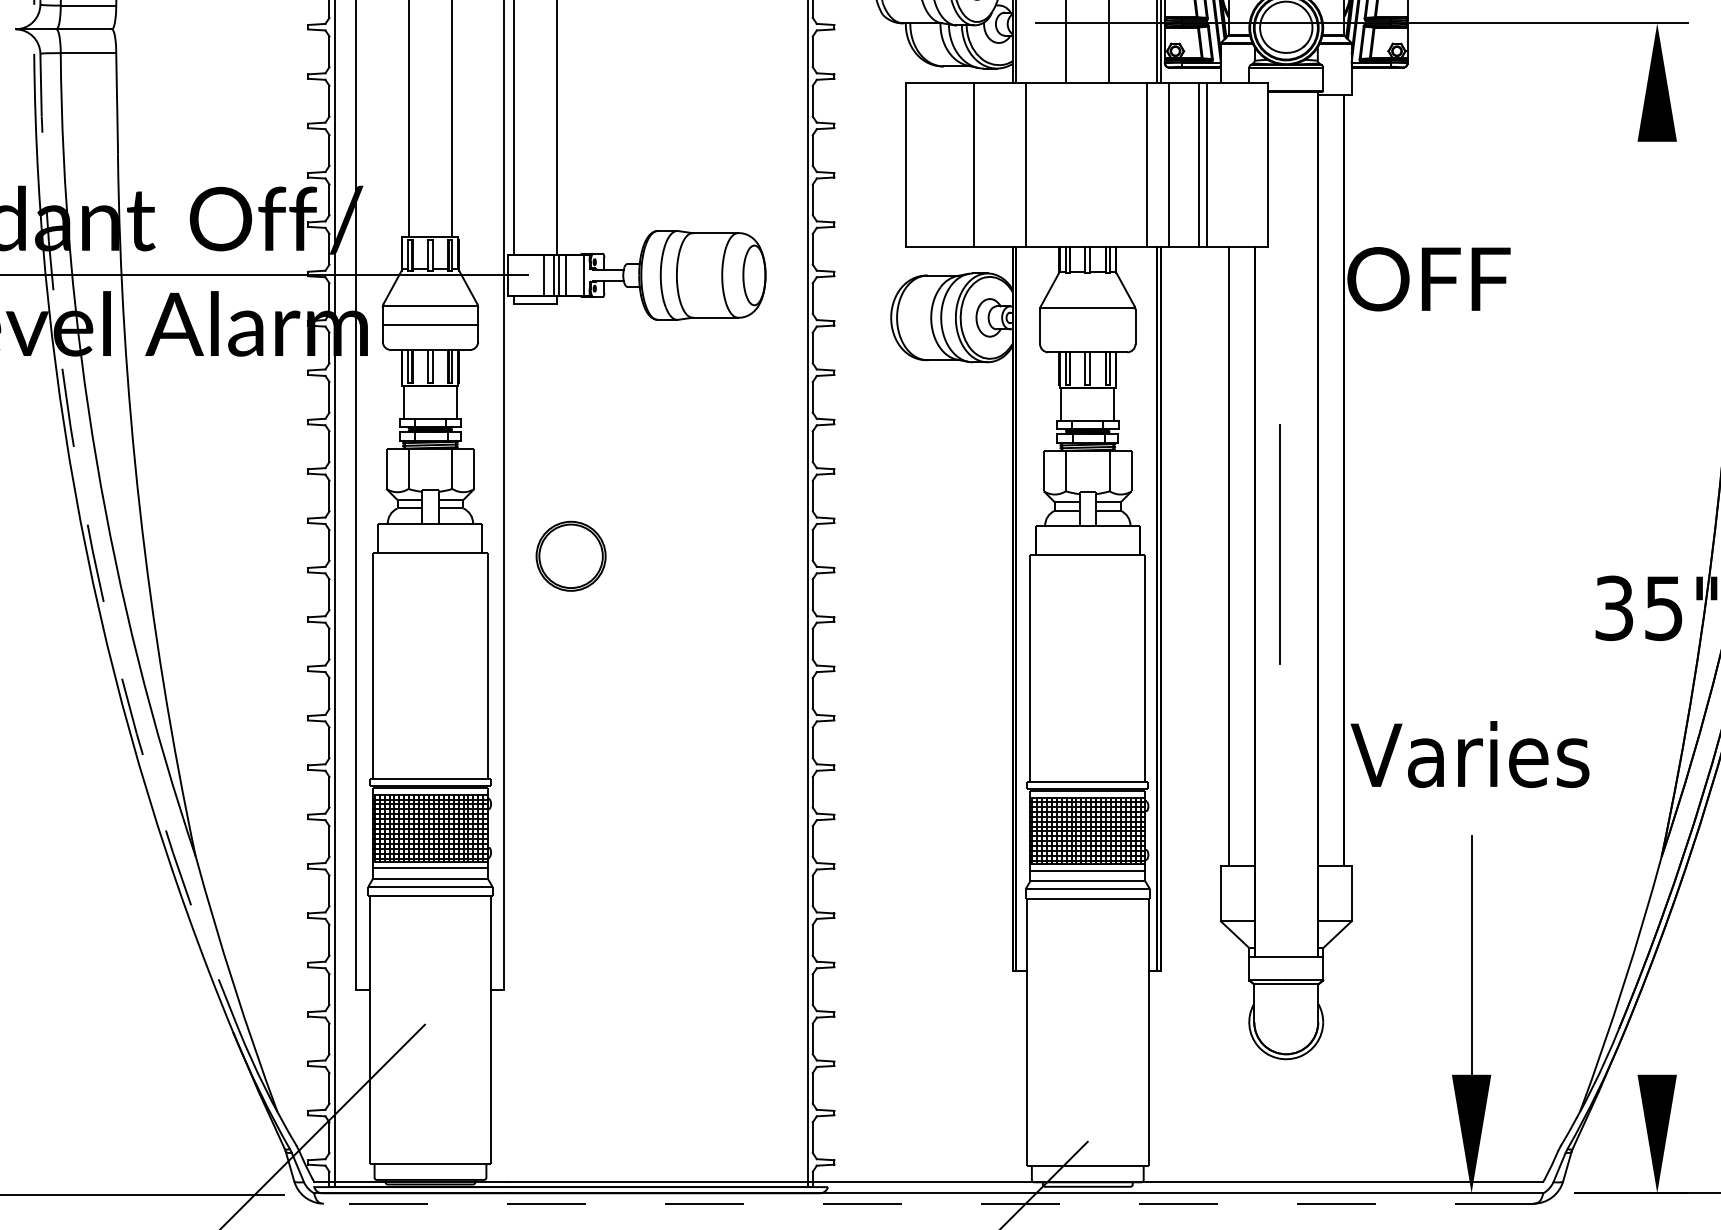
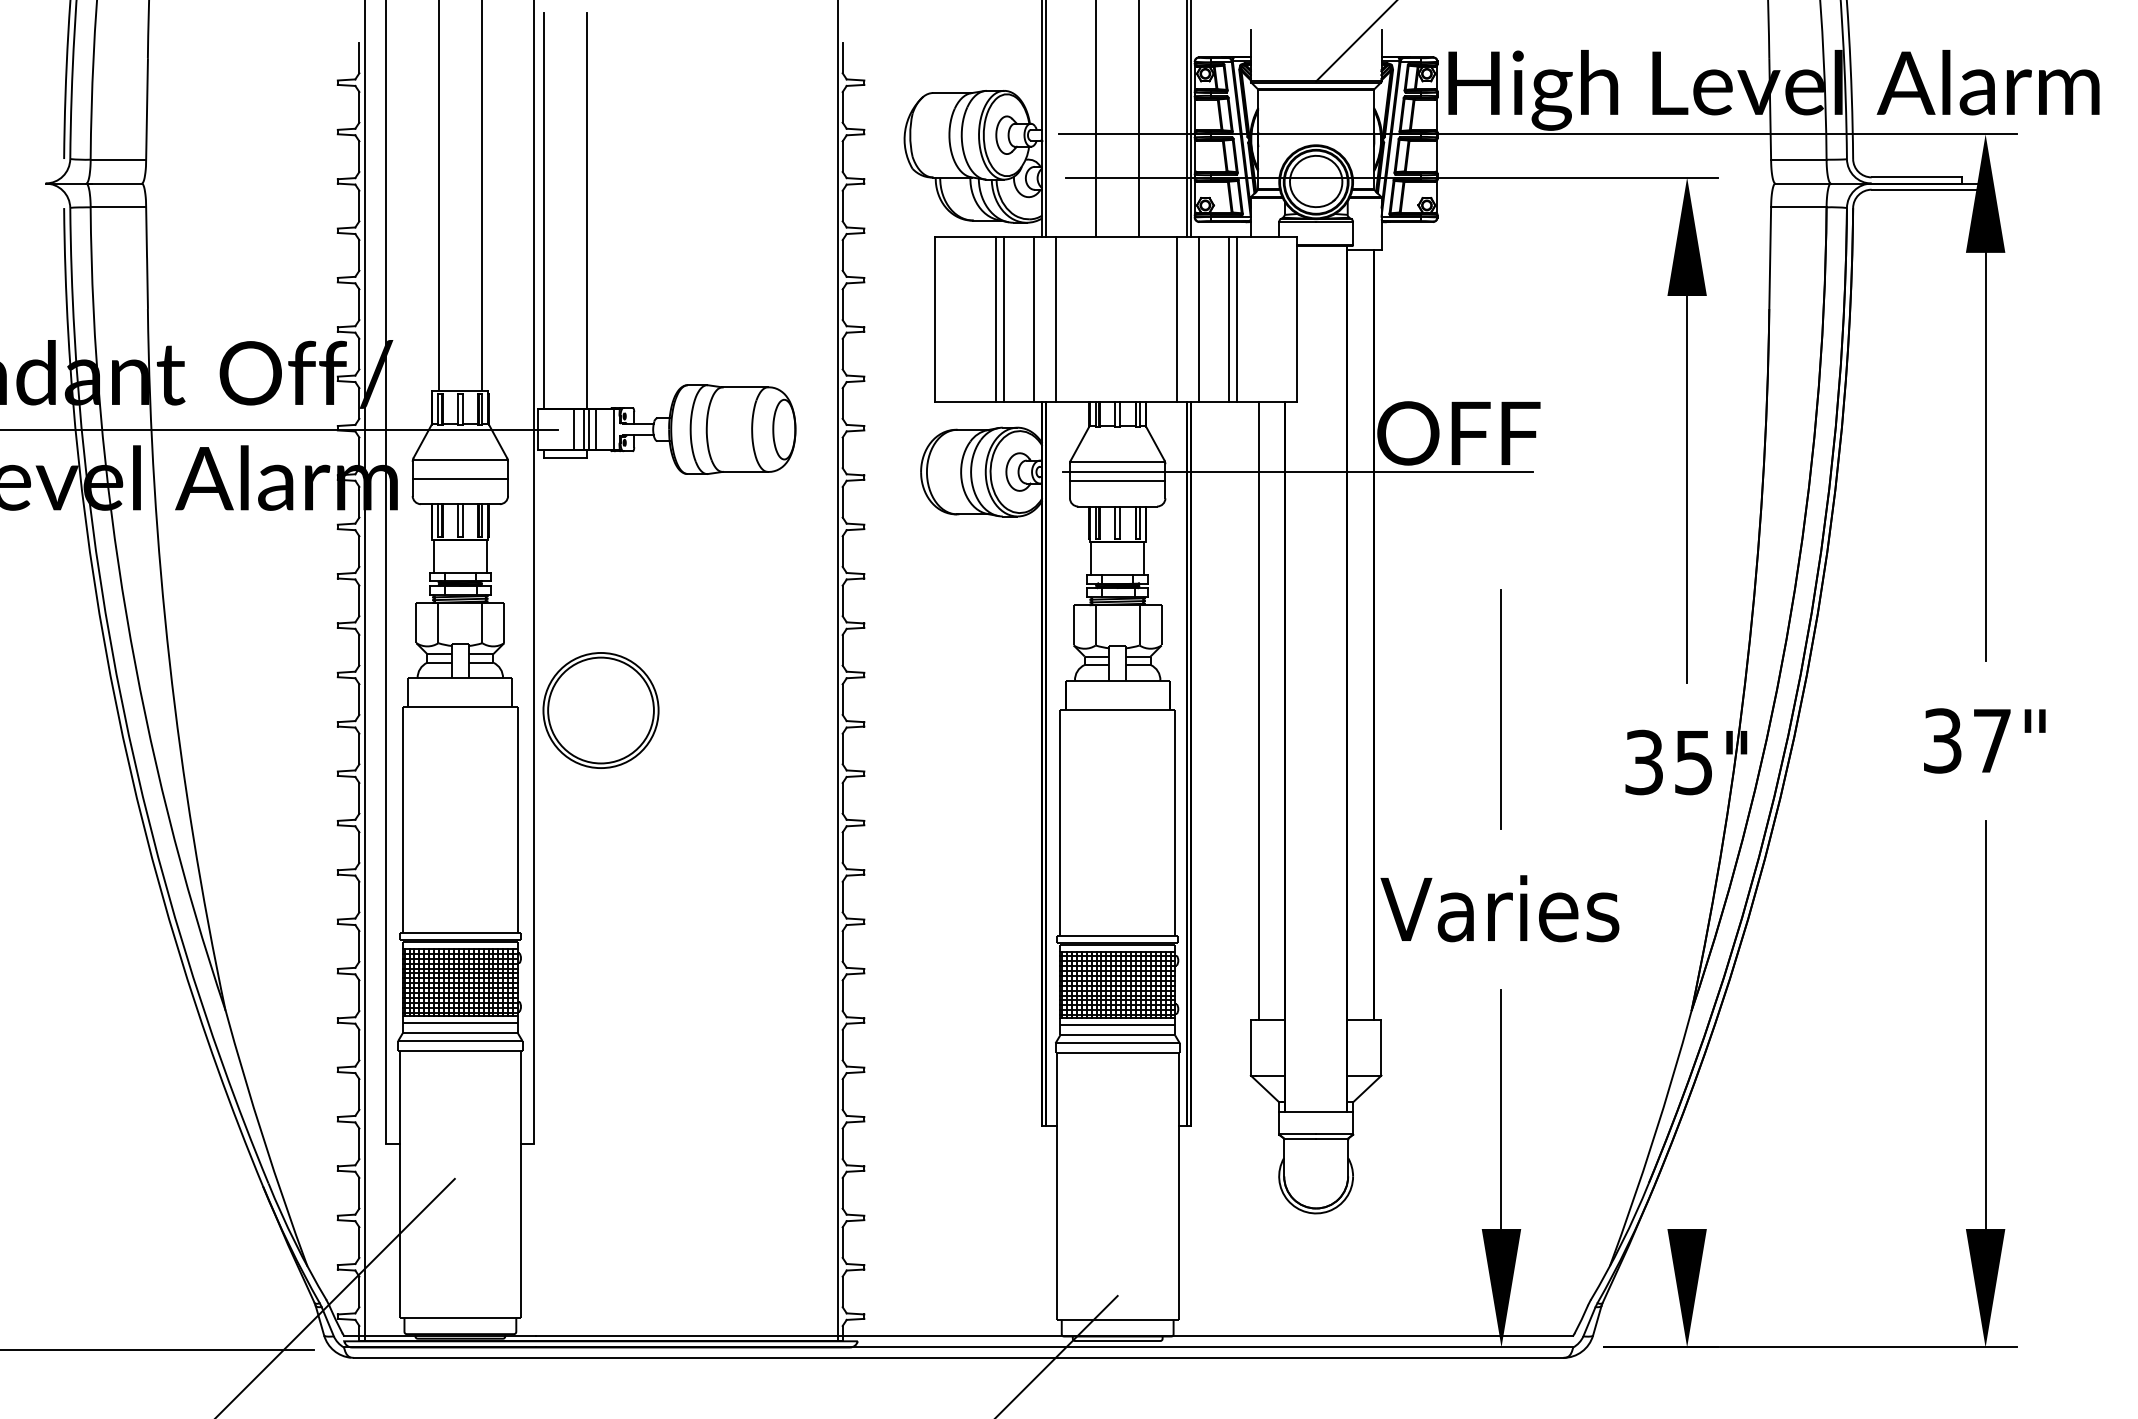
line: (965, 165) -> (995, 319), added
line: (1004, 165) -> (1034, 319), added
line: (1267, 317) -> (1297, 471), added
line: (1087, 327) -> (1117, 481), added
line: (1657, 335) -> (1687, 489), added
line: (1278, 544) -> (1500, 709), moved
arc: (92, 551) -> (122, 705), dashed -> solid
part: (570, 556) -> (600, 710), size x1.67
line: (928, 1203) -> (958, 1357), dashed -> solid

